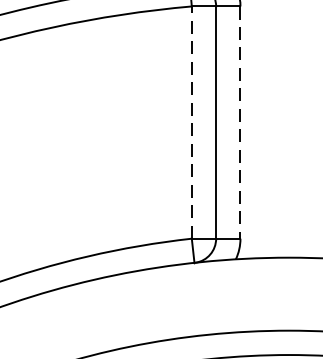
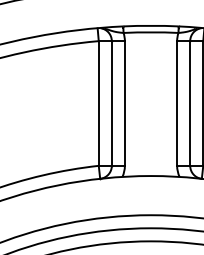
line: (191, 122) -> (98, 103), dashed -> solid
line: (239, 124) -> (124, 104), dashed -> solid

